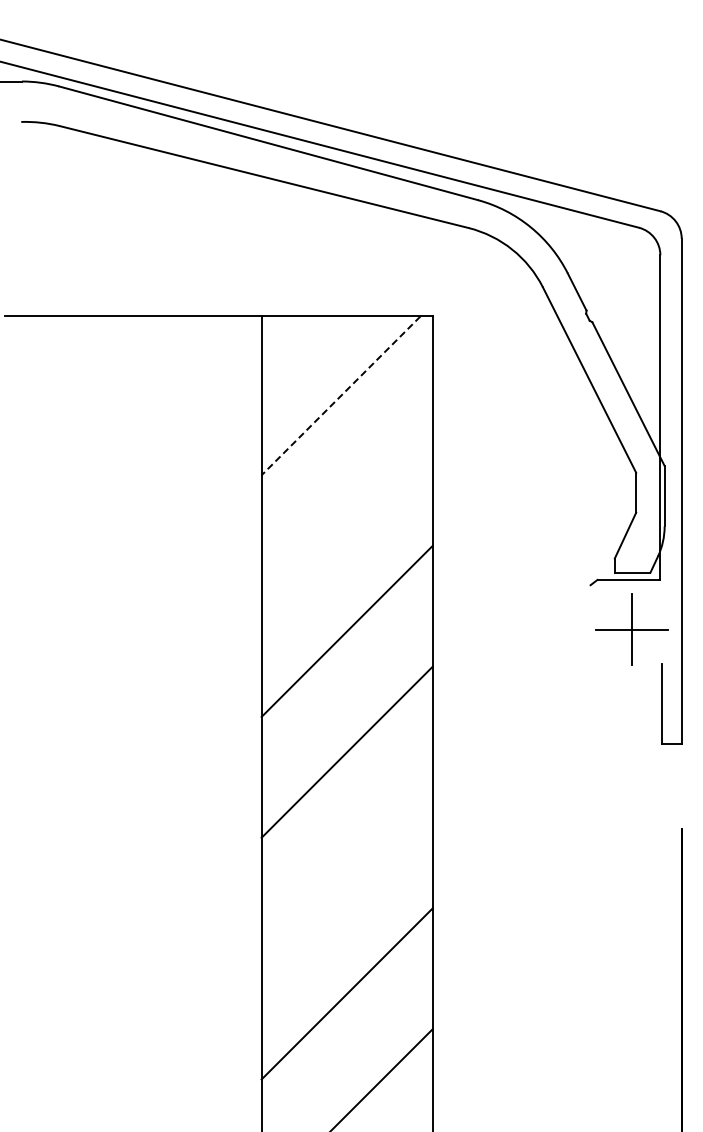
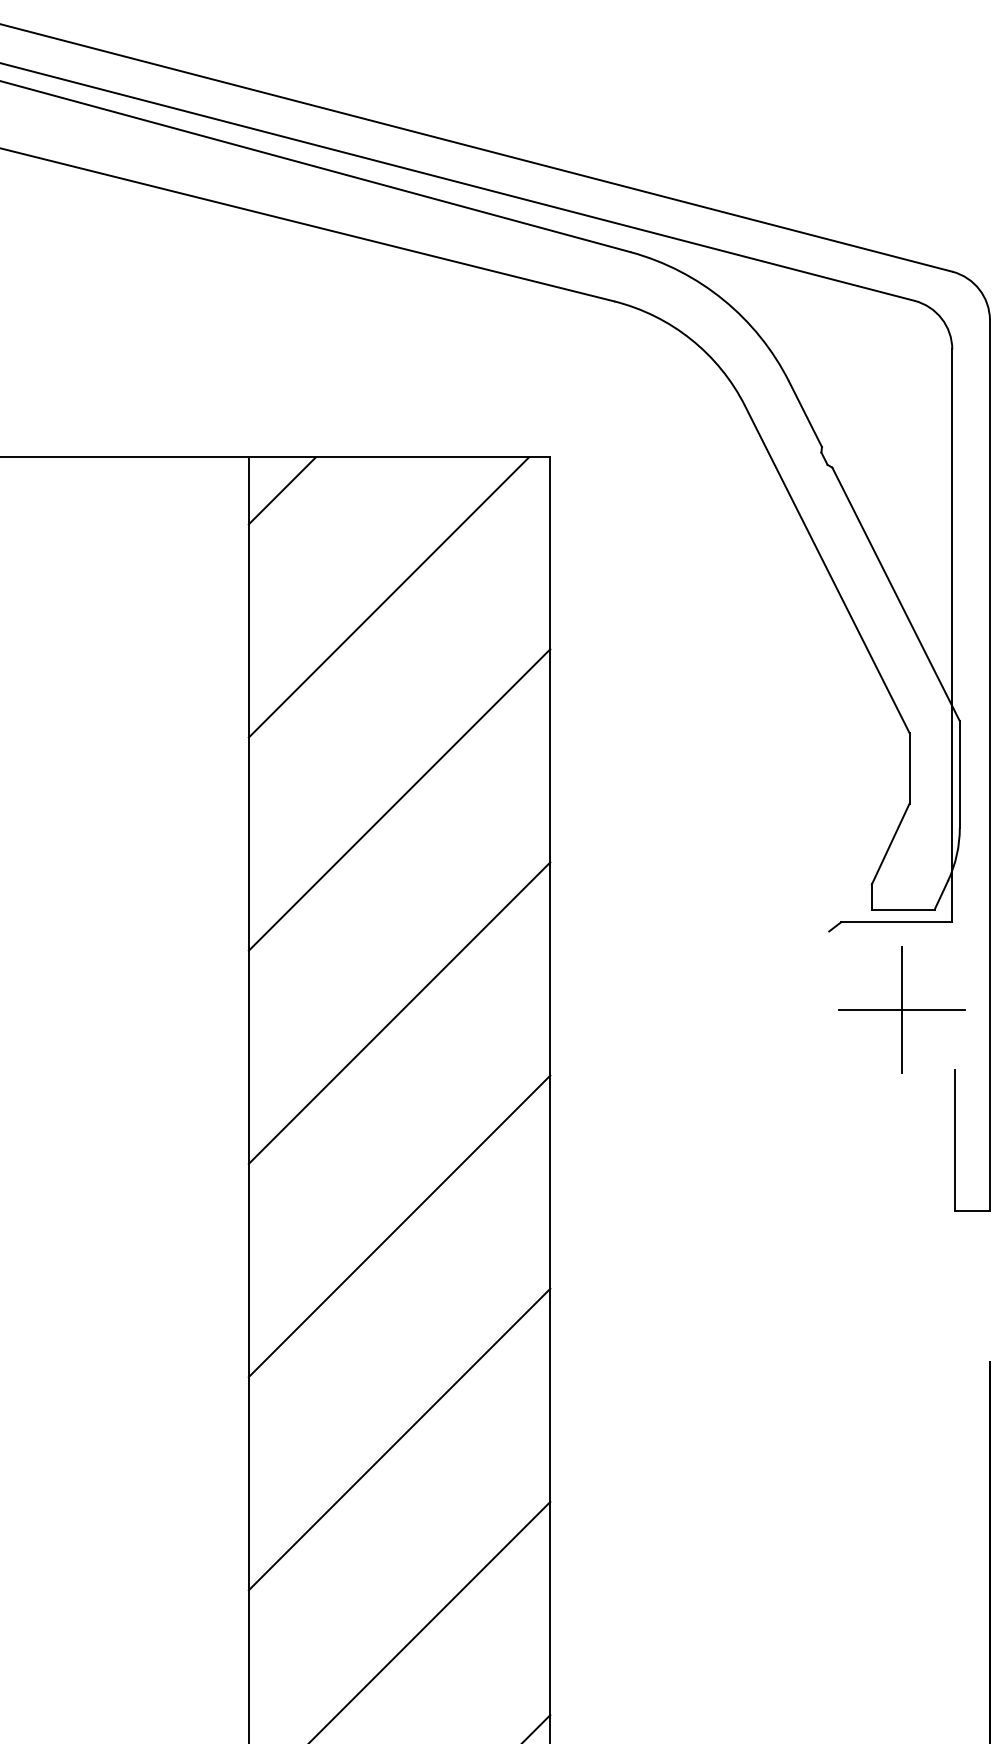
line: (280, 335) -> (282, 490), added
line: (340, 396) -> (387, 598), dashed -> solid
line: (346, 510) -> (398, 799), added
line: (346, 872) -> (398, 1438), added

